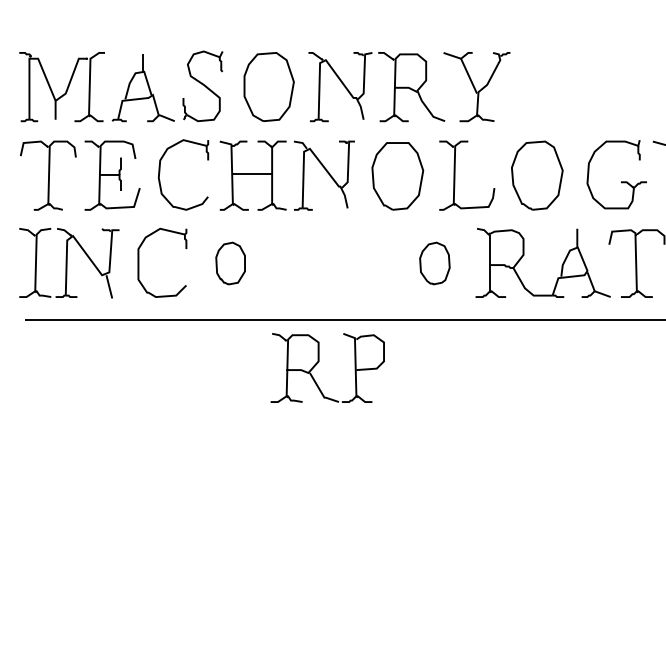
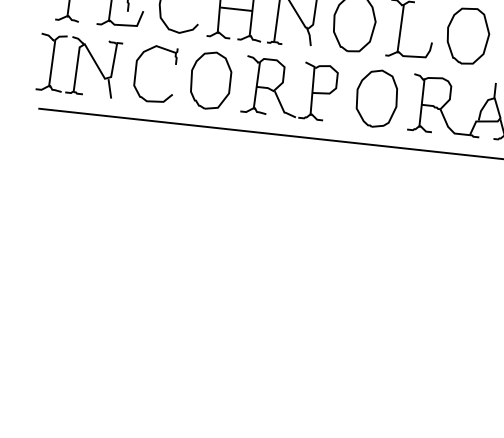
part: (230, 263) -> (210, 80), size x1.67
part: (434, 263) -> (376, 98), size x1.67
part: (318, 363) -> (282, 84), moved

